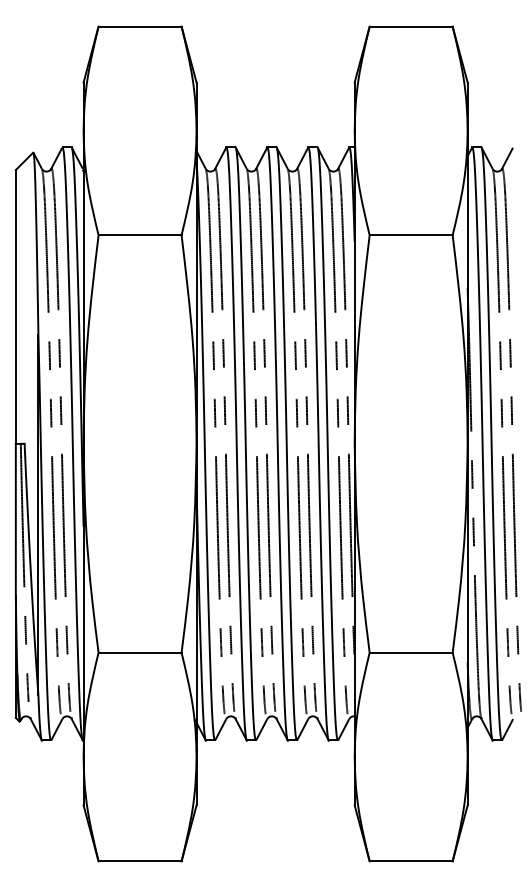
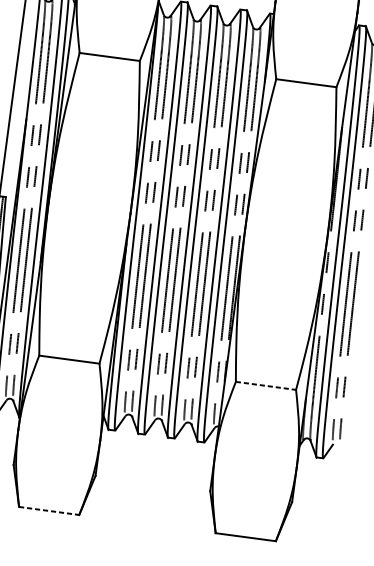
line: (411, 652) -> (266, 385), solid -> dashed
line: (140, 861) -> (49, 511), solid -> dashed

